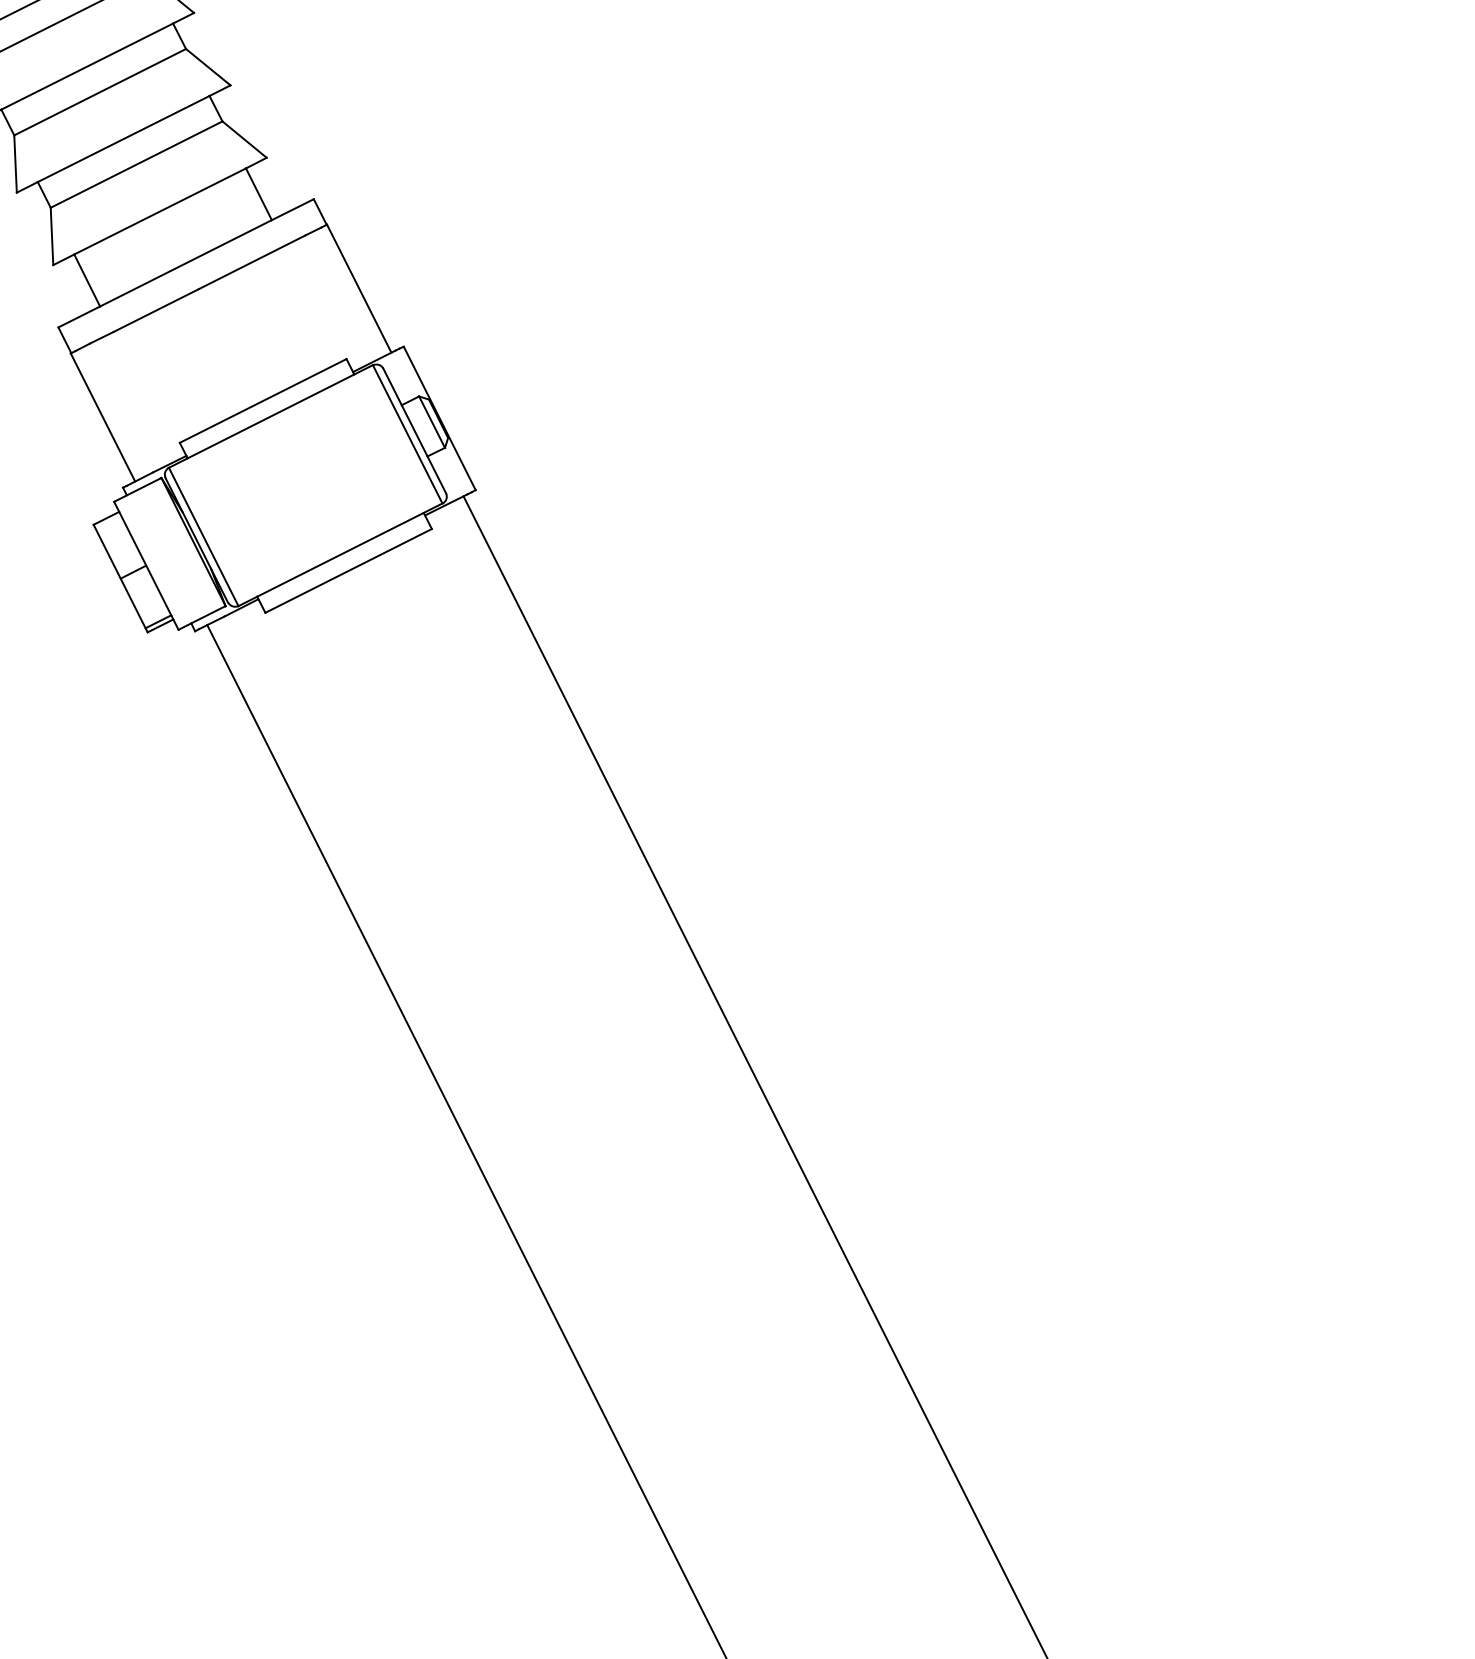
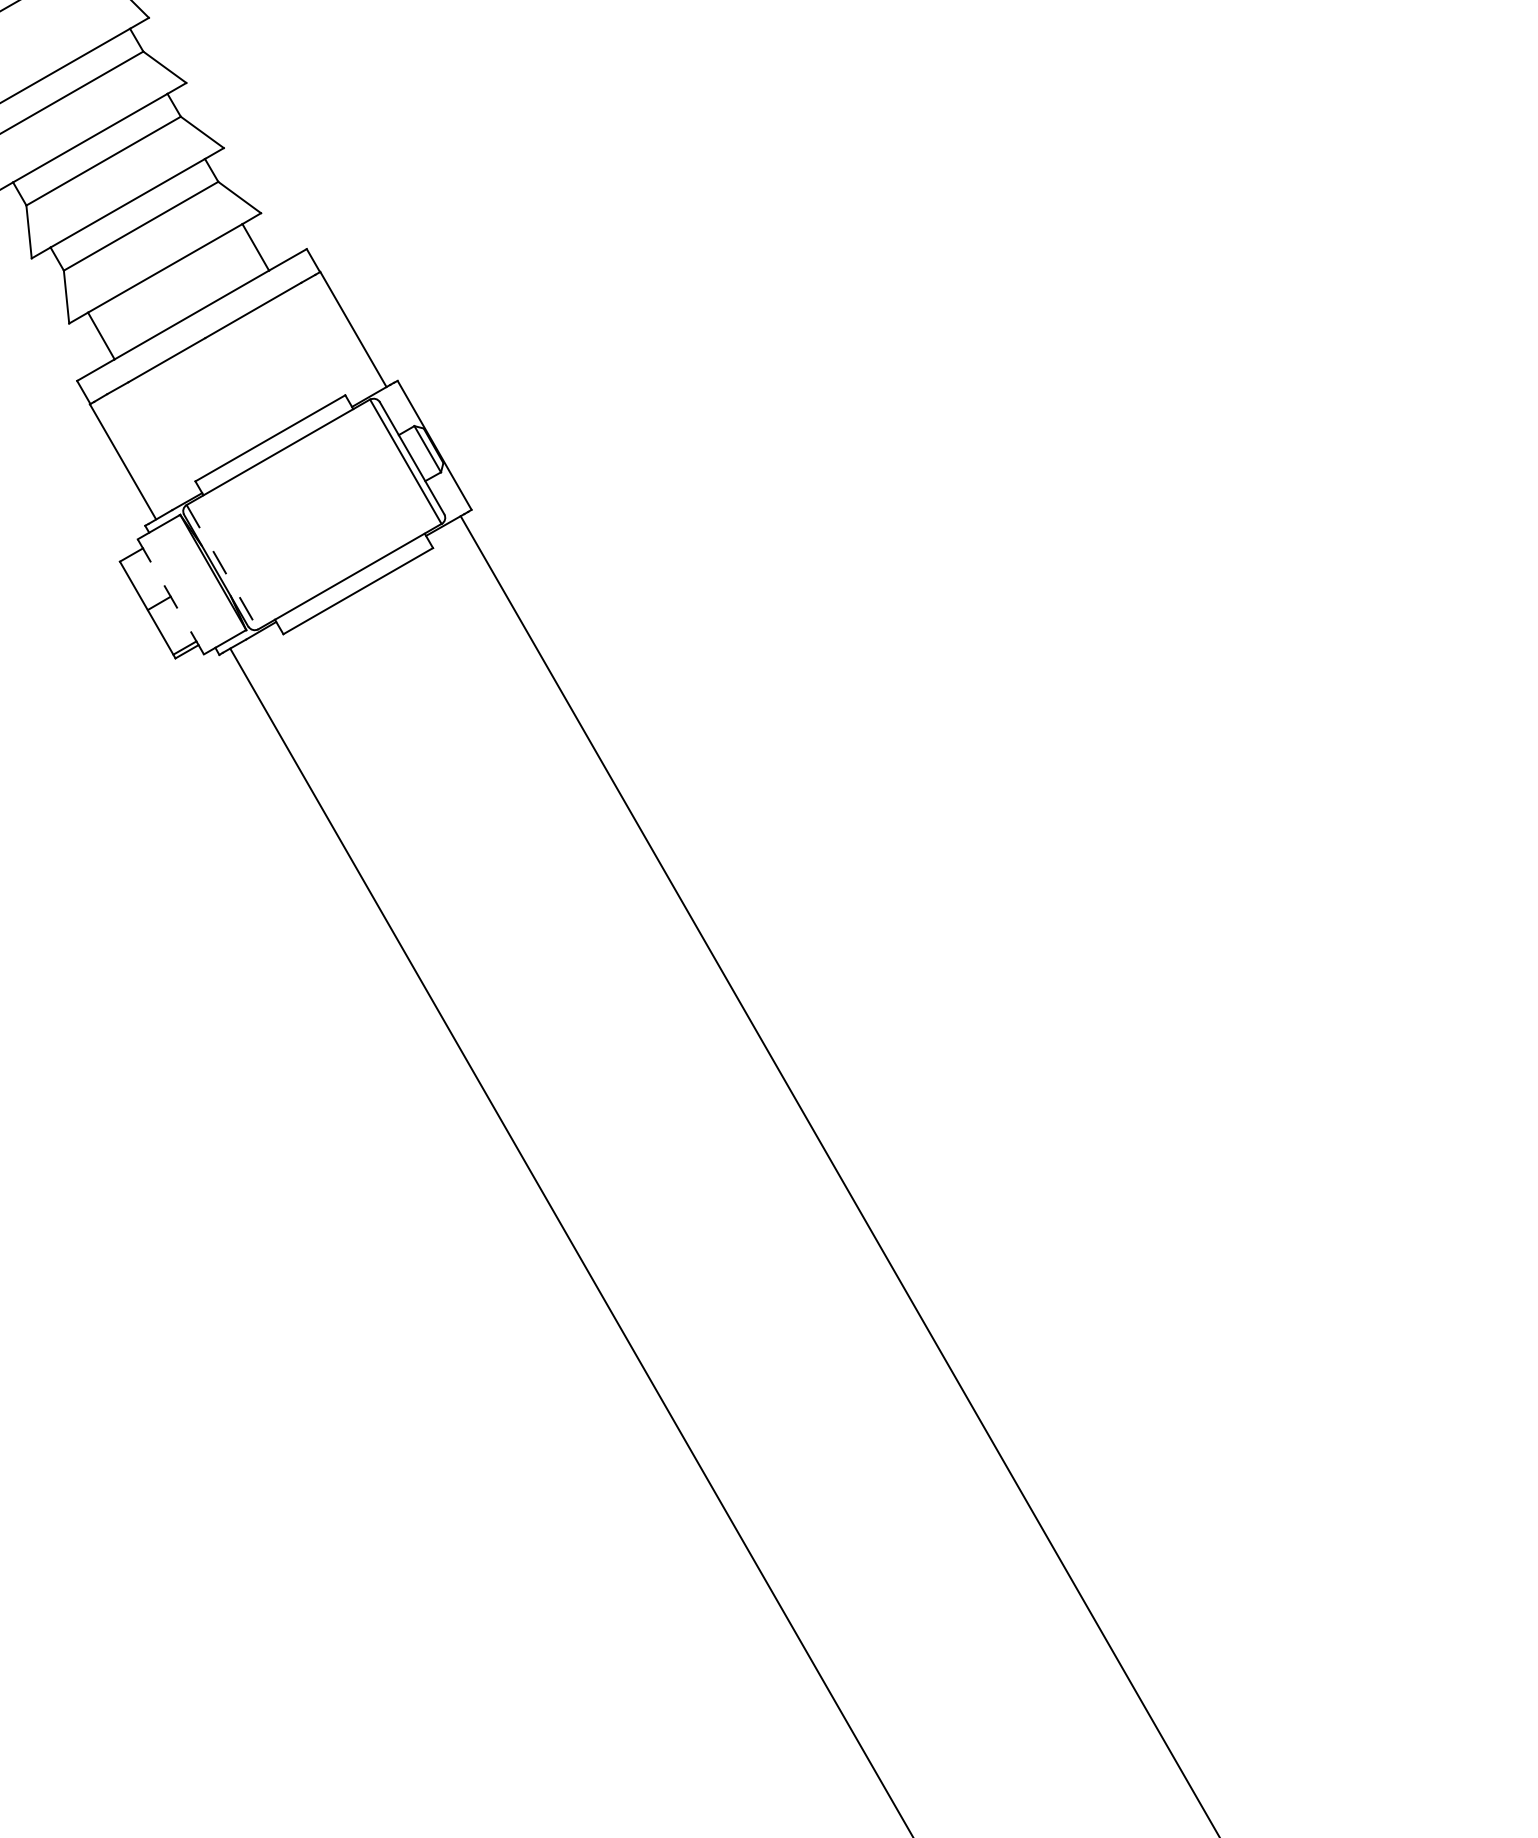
line: (203, 537) -> (222, 567), solid -> dashed
line: (147, 566) -> (171, 597), solid -> dashed

